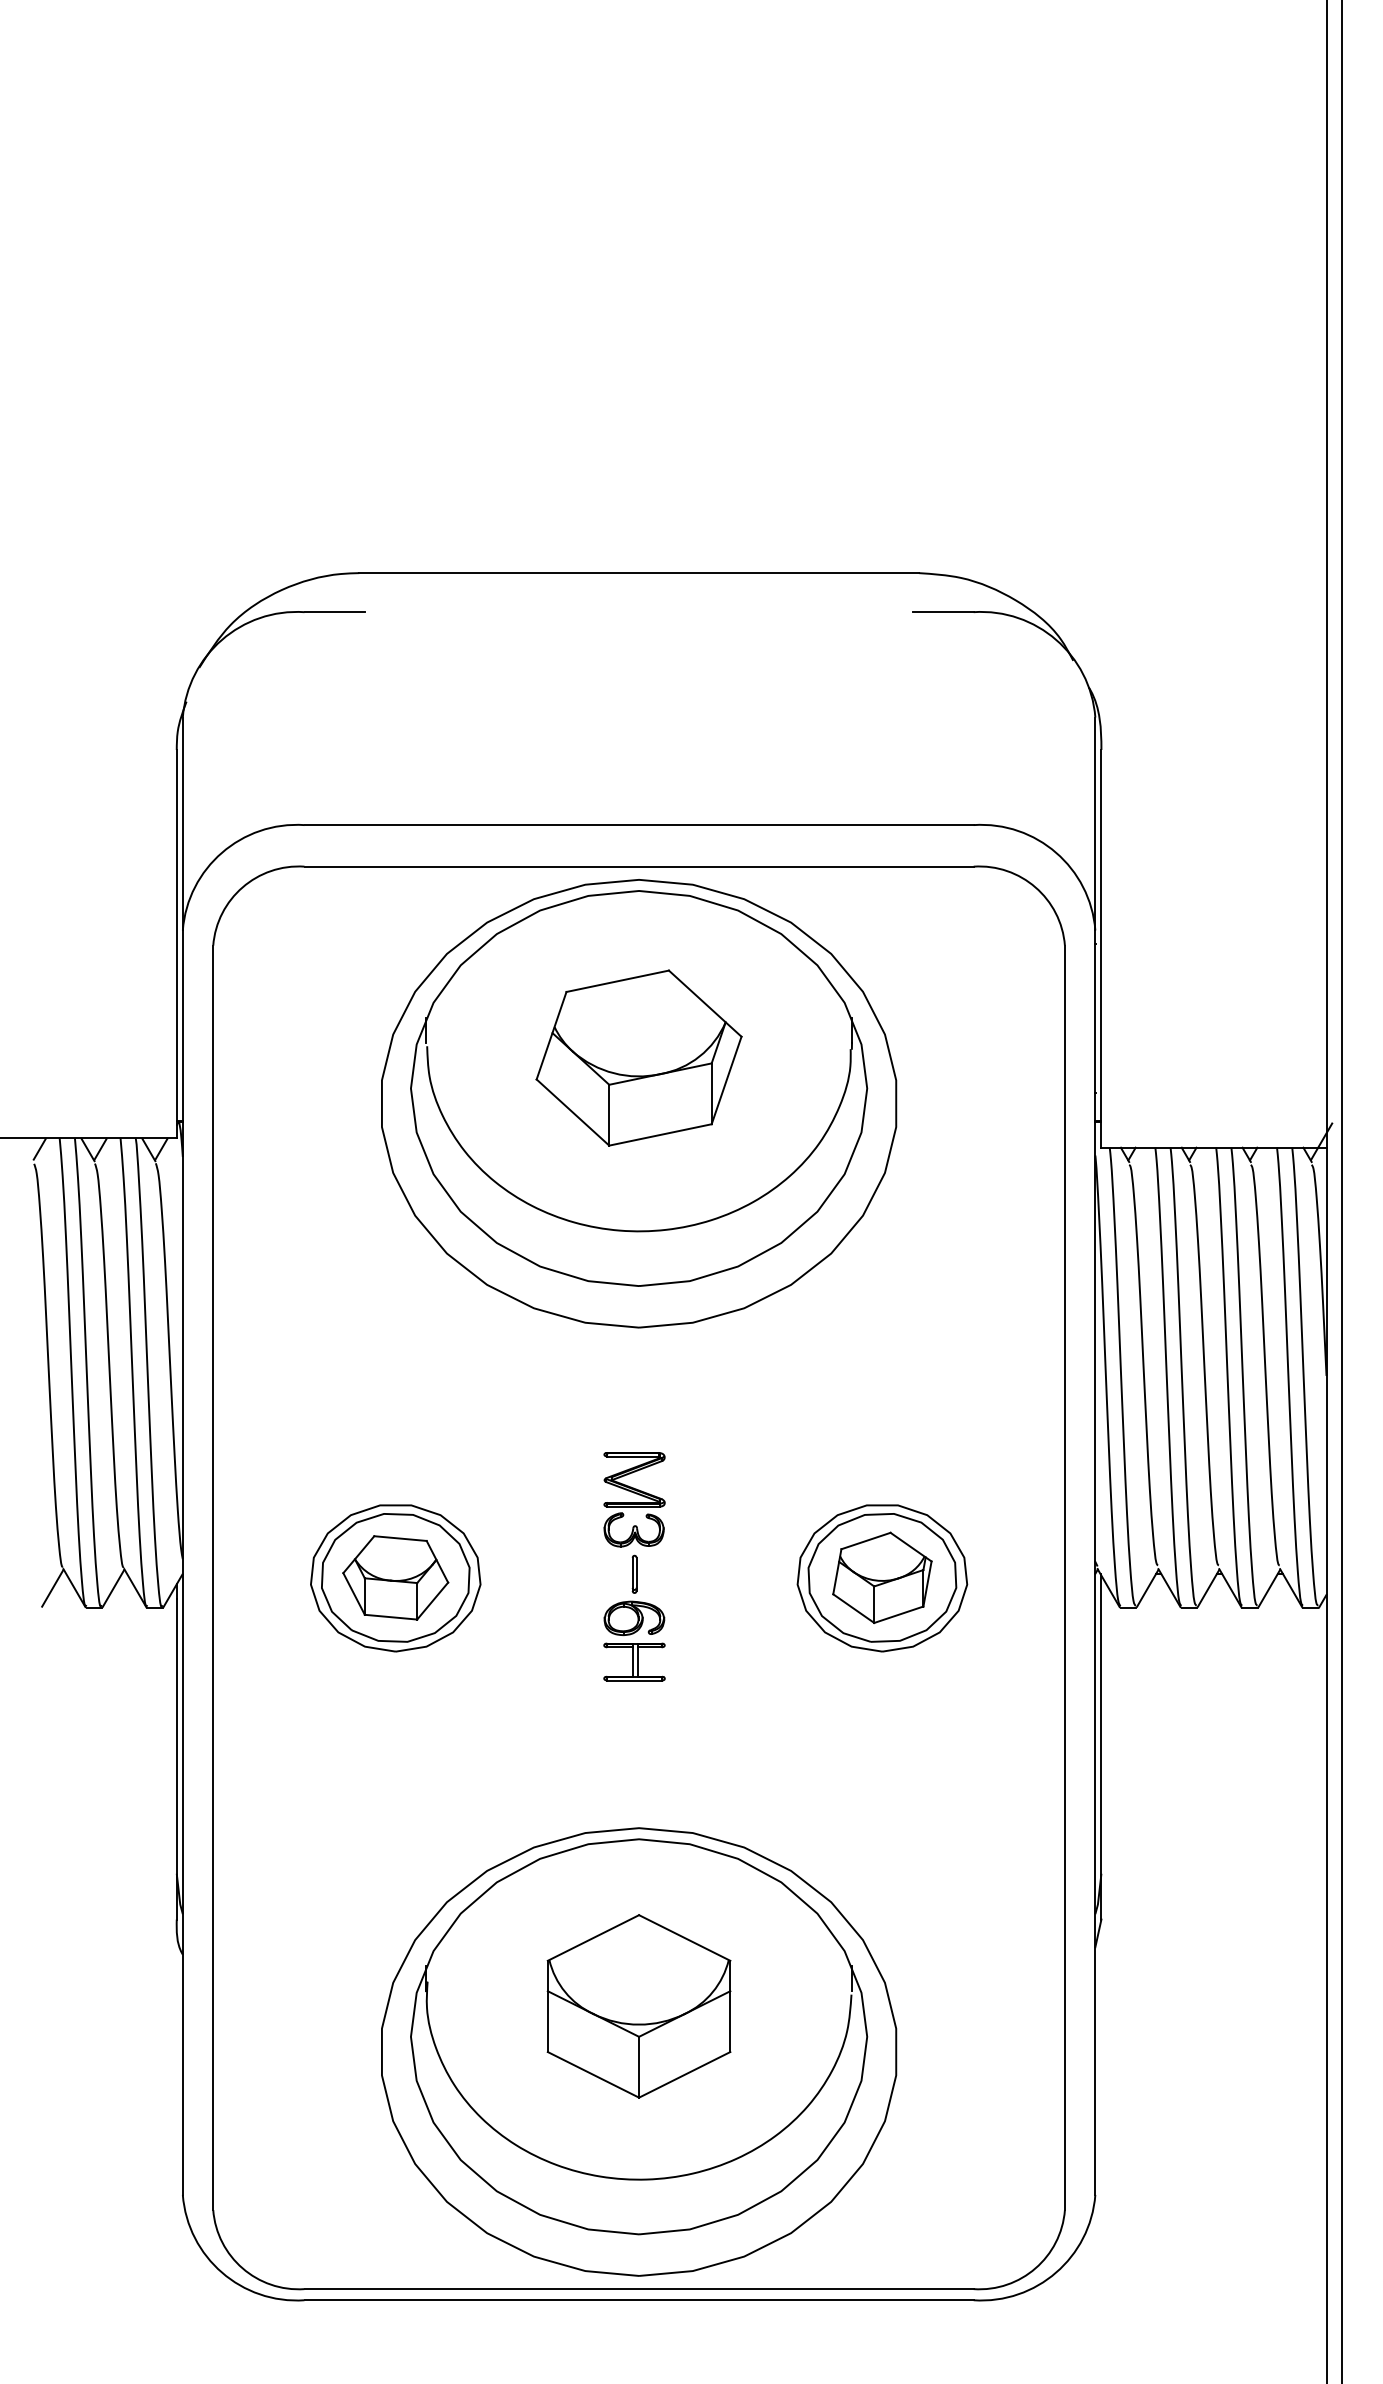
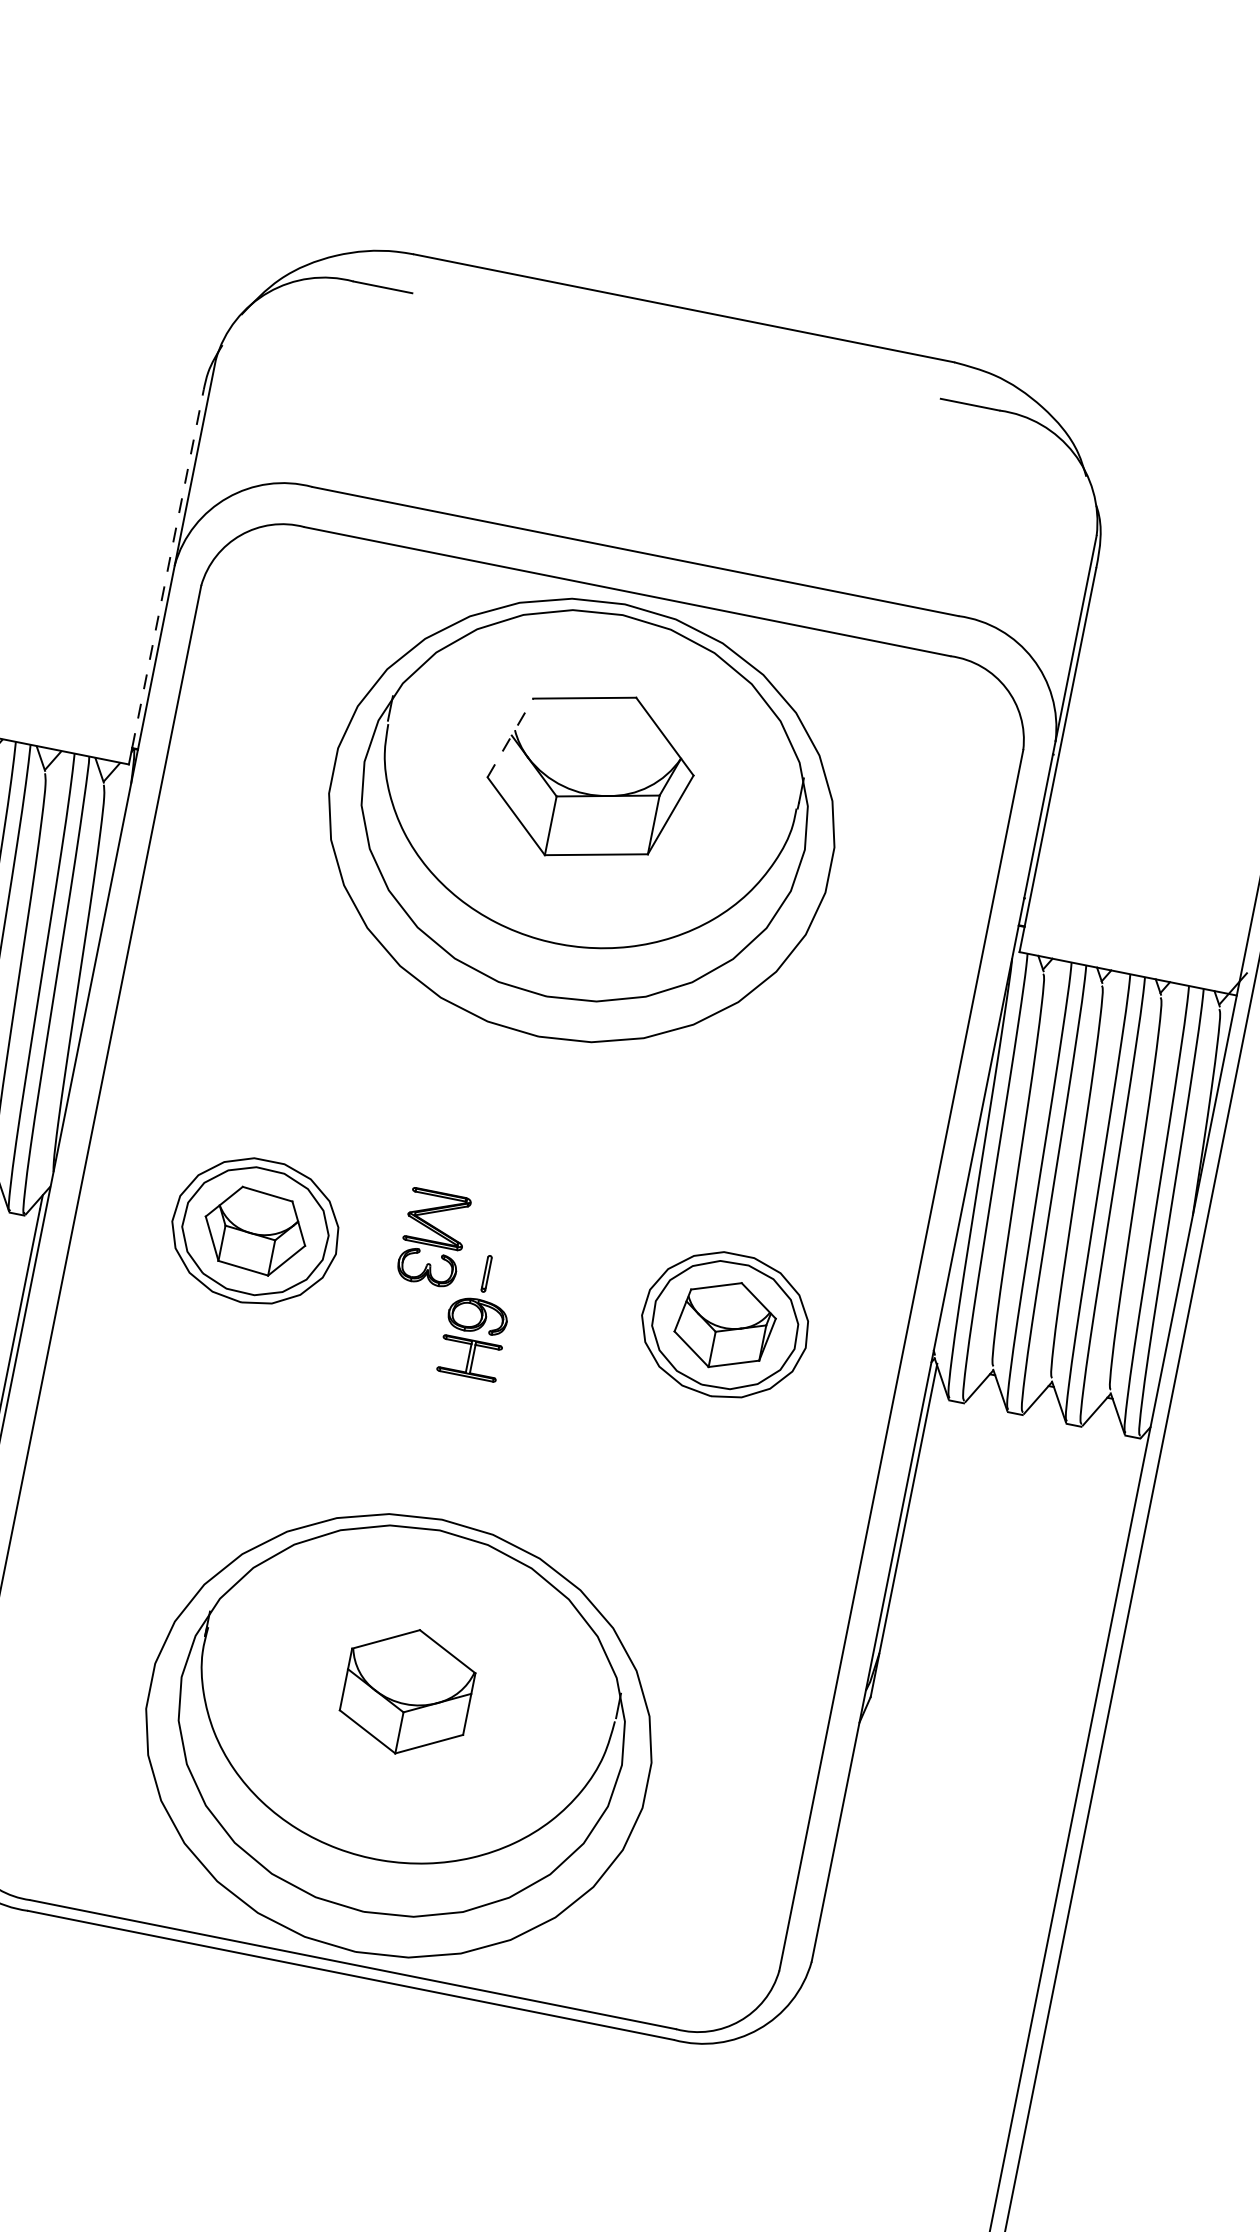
line: (176, 934) -> (167, 567), solid -> dashed
line: (551, 1035) -> (510, 737), solid -> dashed
part: (634, 1499) -> (433, 1238), moved
part: (638, 2006) -> (407, 1691), size x0.7

